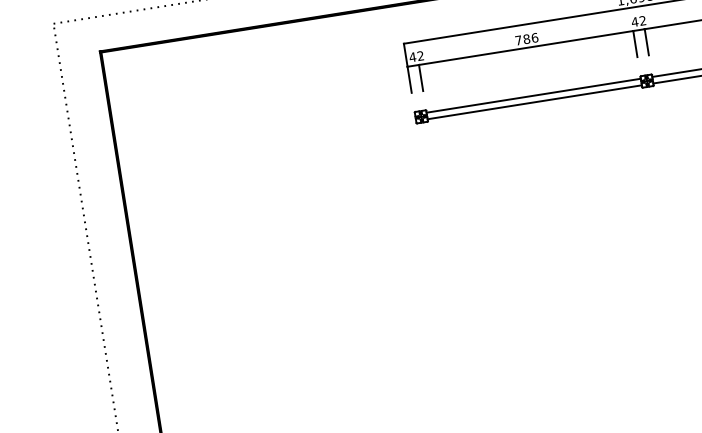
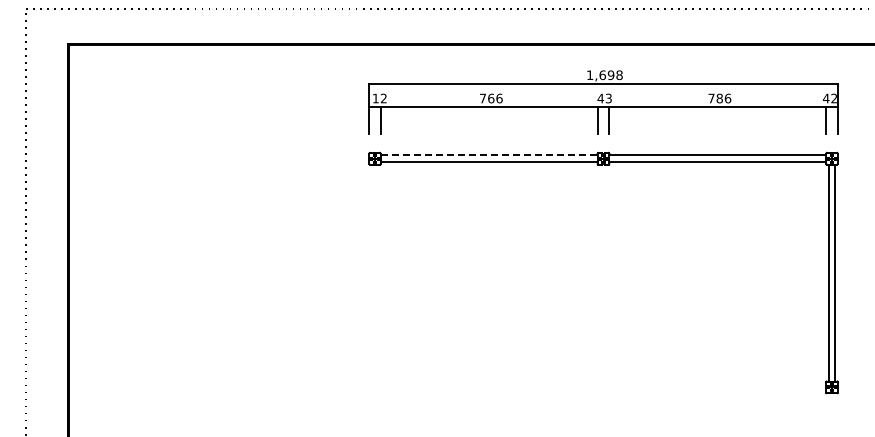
text: (642, 20) -> (608, 98), 42 -> 43
text: (527, 39) -> (491, 98), 786 -> 766
text: (412, 57) -> (375, 98), 42 -> 12
line: (533, 95) -> (489, 155), solid -> dashed

